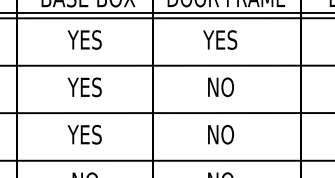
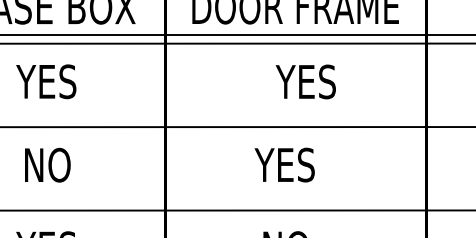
text: (220, 39) -> (306, 80), moved
text: (84, 87) -> (45, 165), YES -> NO
text: (220, 87) -> (285, 165), NO -> YES

